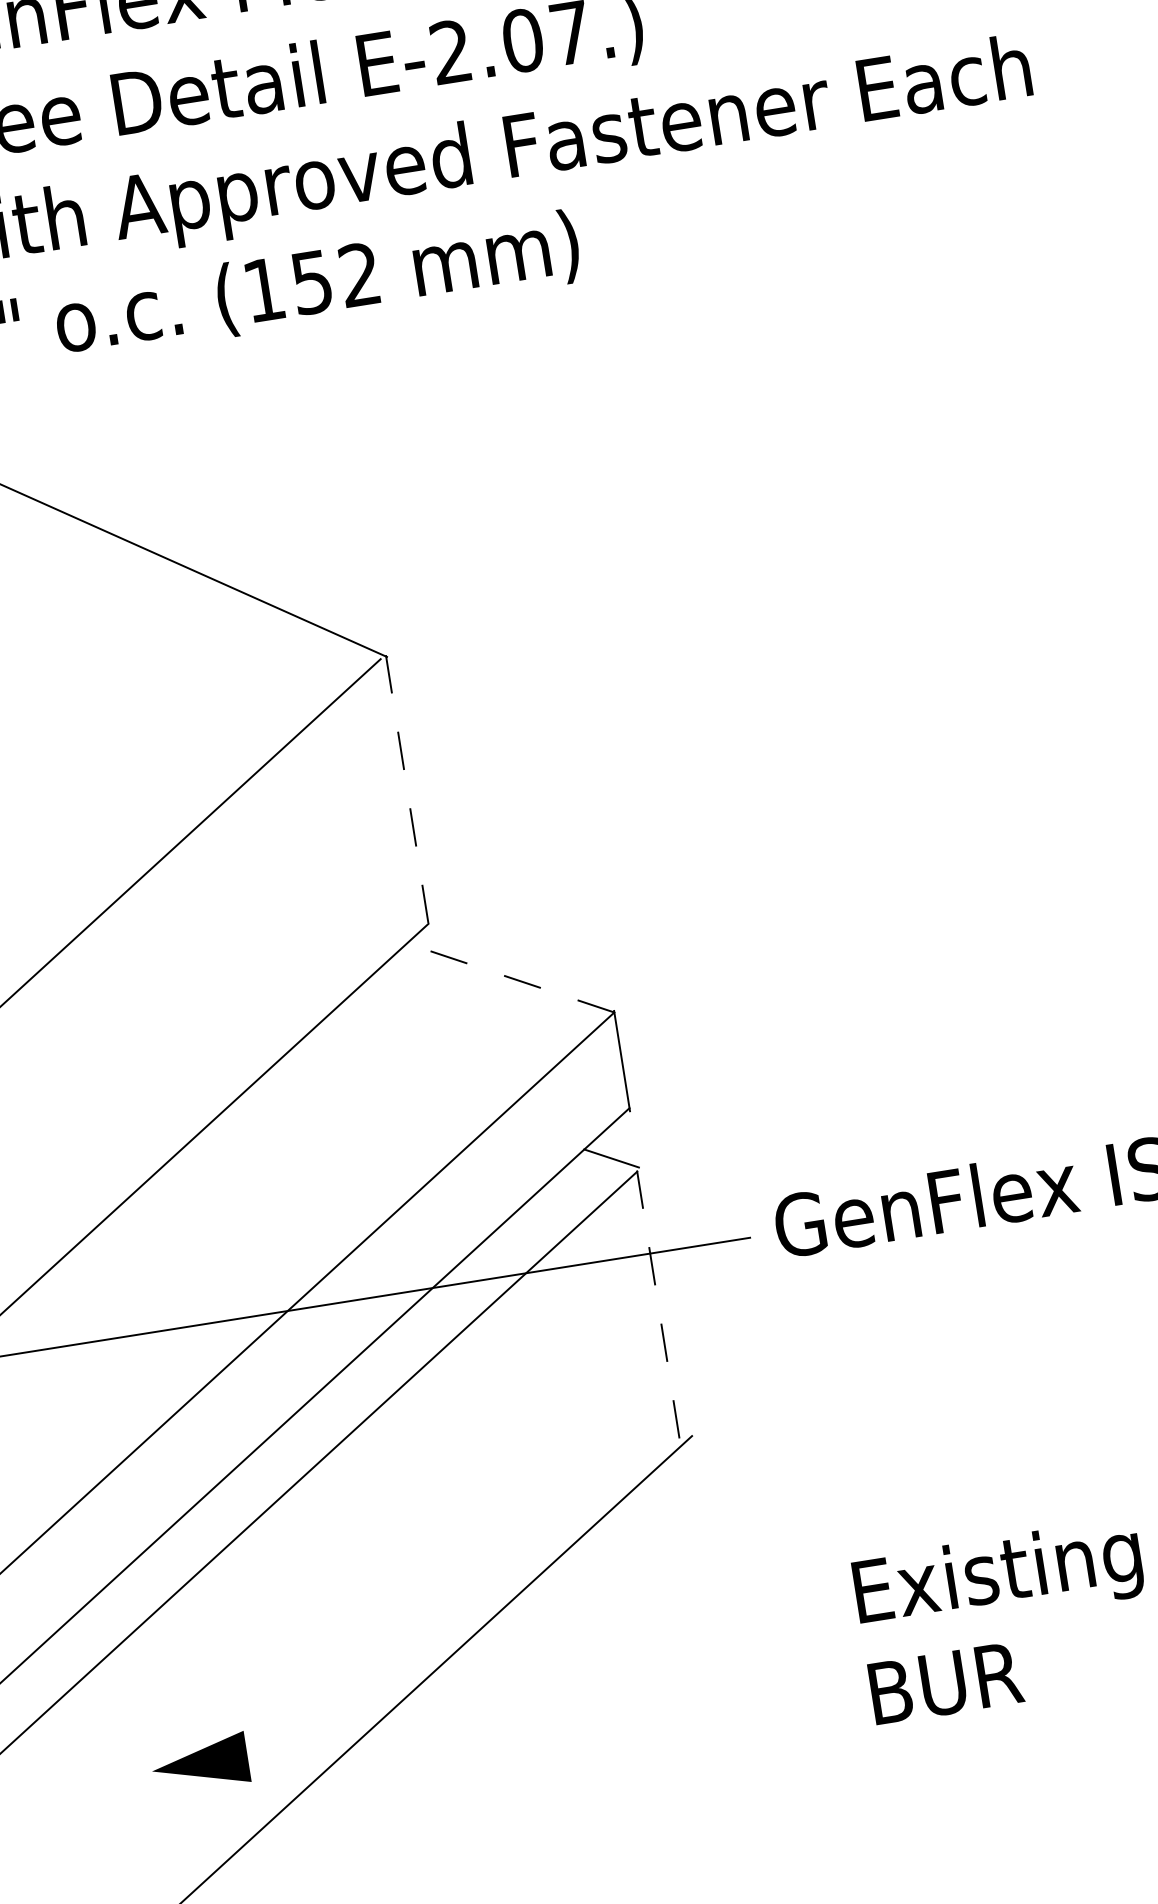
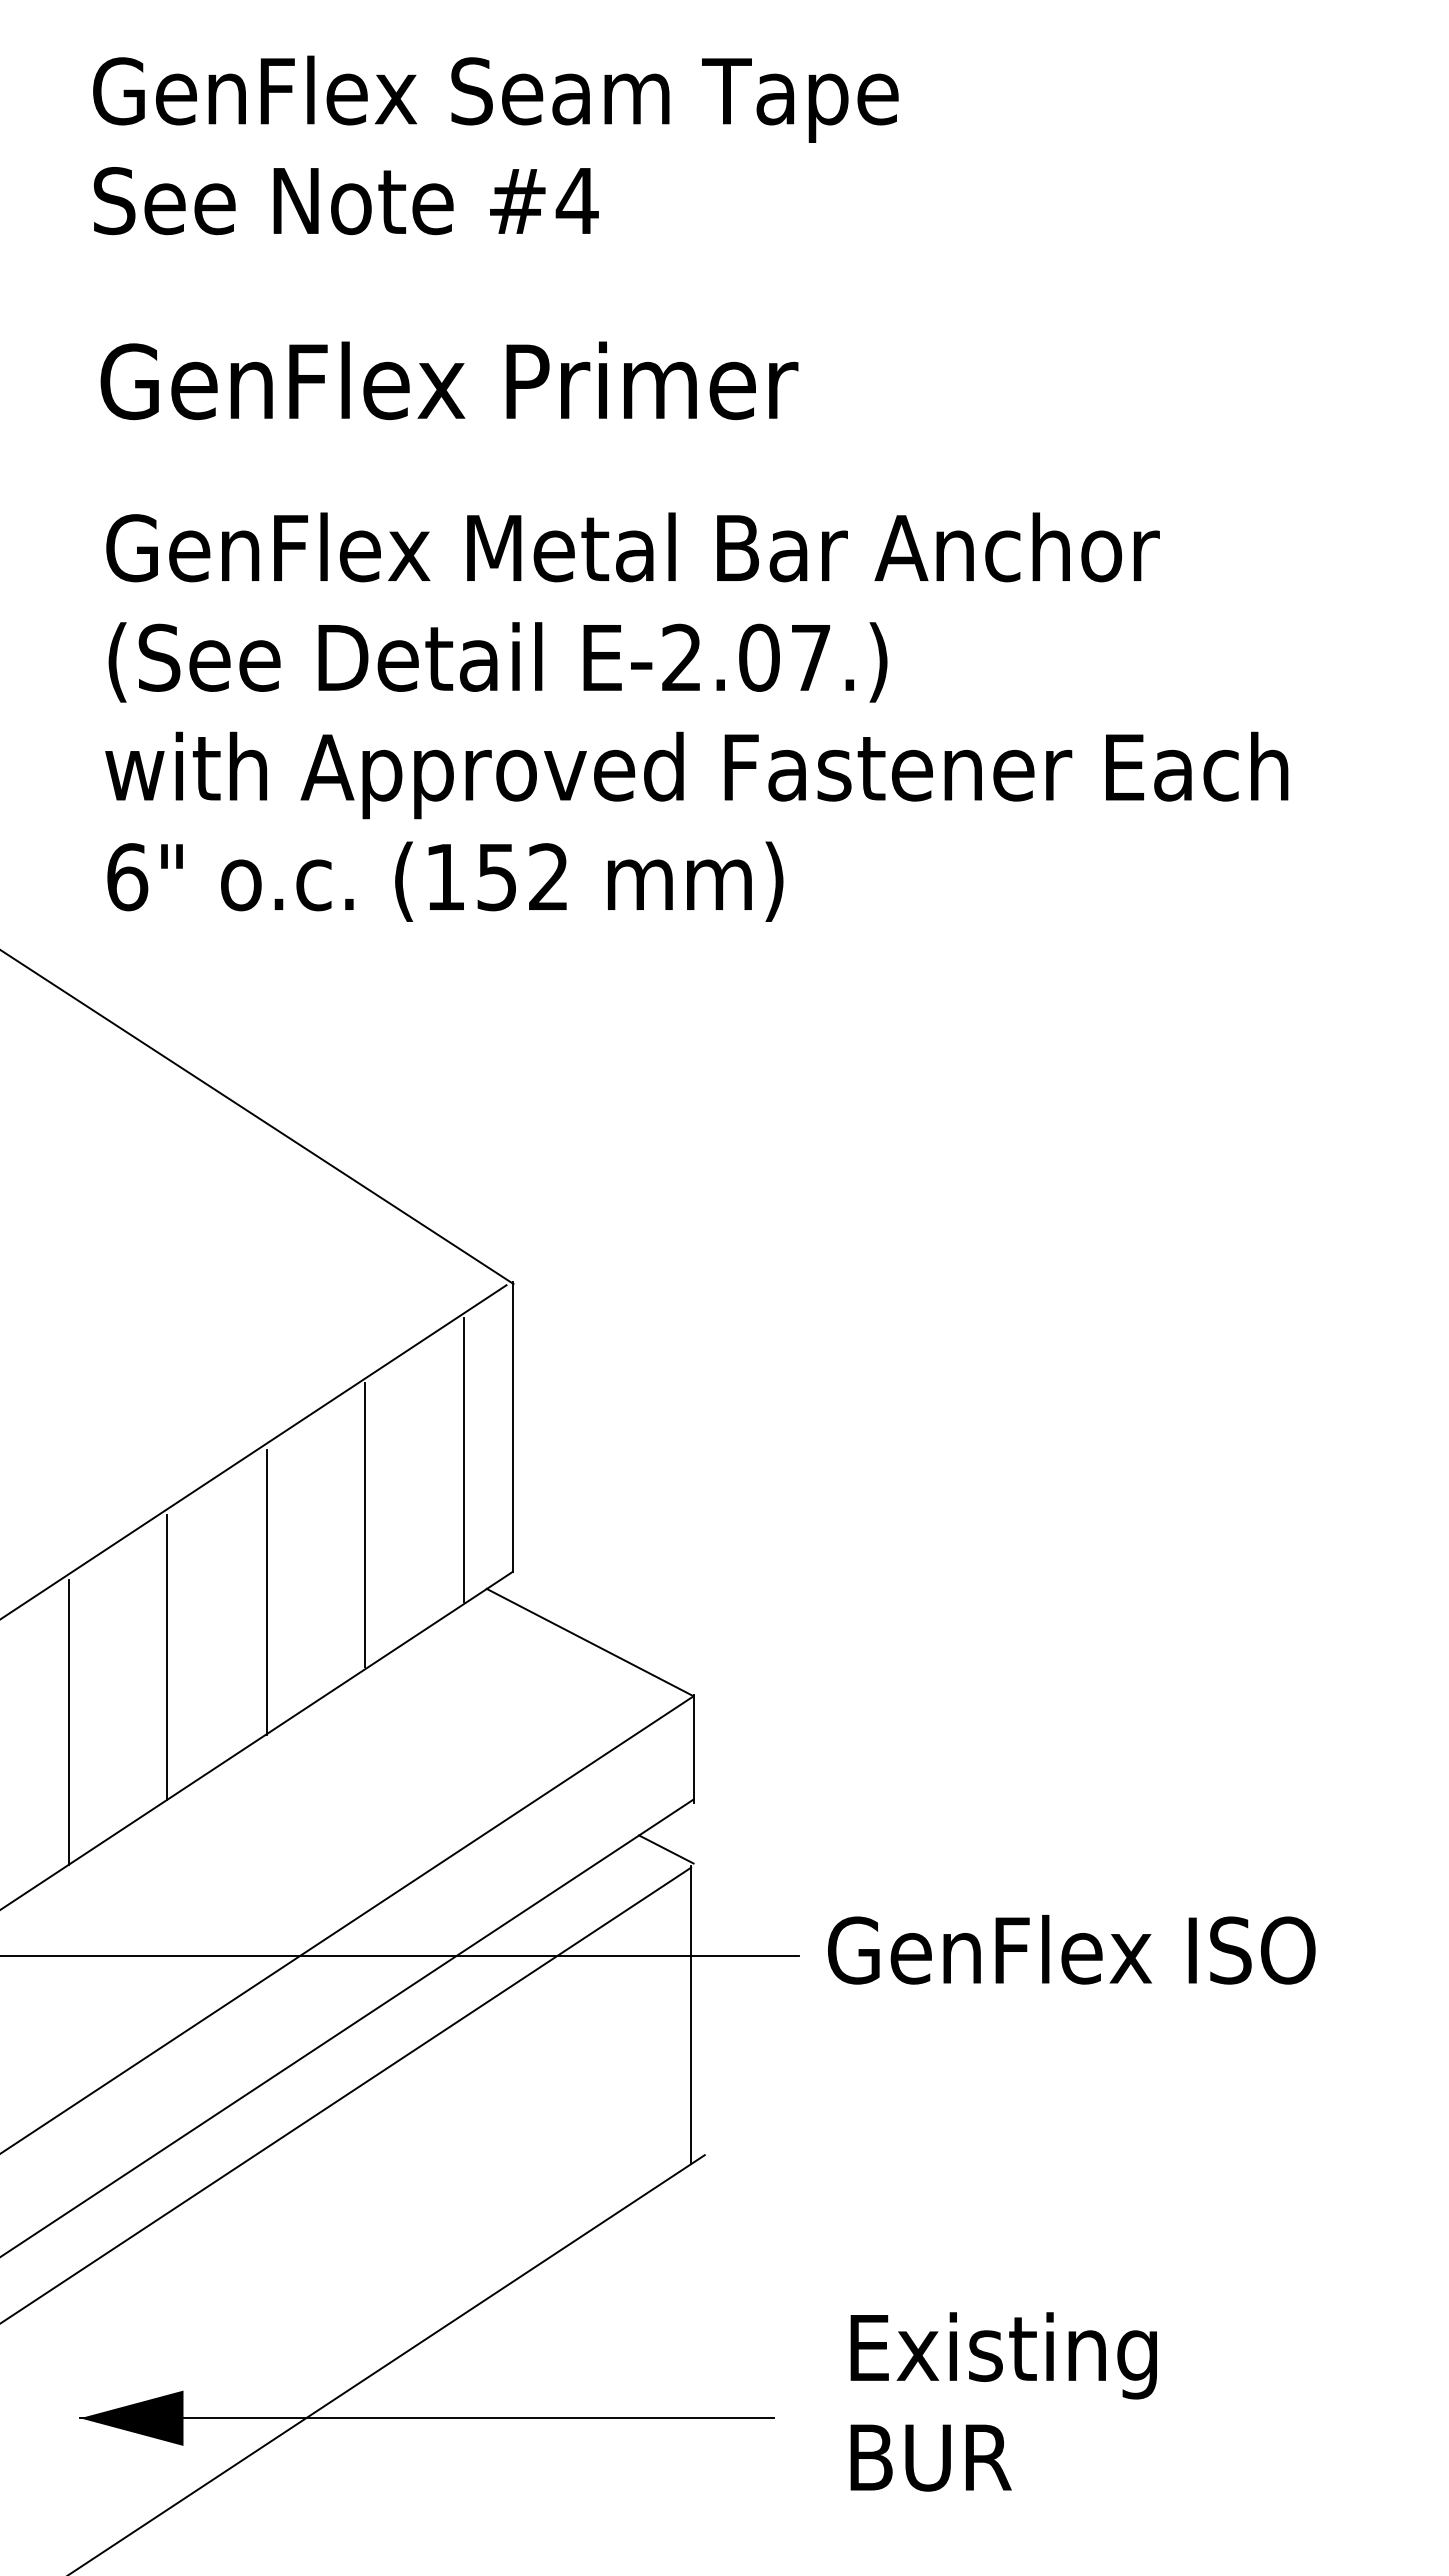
line: (406, 789) -> (512, 1426), dashed -> solid
line: (366, 826) -> (463, 1459), added
line: (285, 901) -> (365, 1524), added
line: (510, 977) -> (590, 1642), dashed -> solid
line: (203, 979) -> (266, 1592), added
line: (121, 1053) -> (167, 1657), added
line: (39, 1128) -> (68, 1722), added
line: (659, 1308) -> (691, 2015), dashed -> solid
line: (473, 1720) -> (427, 2418), added

